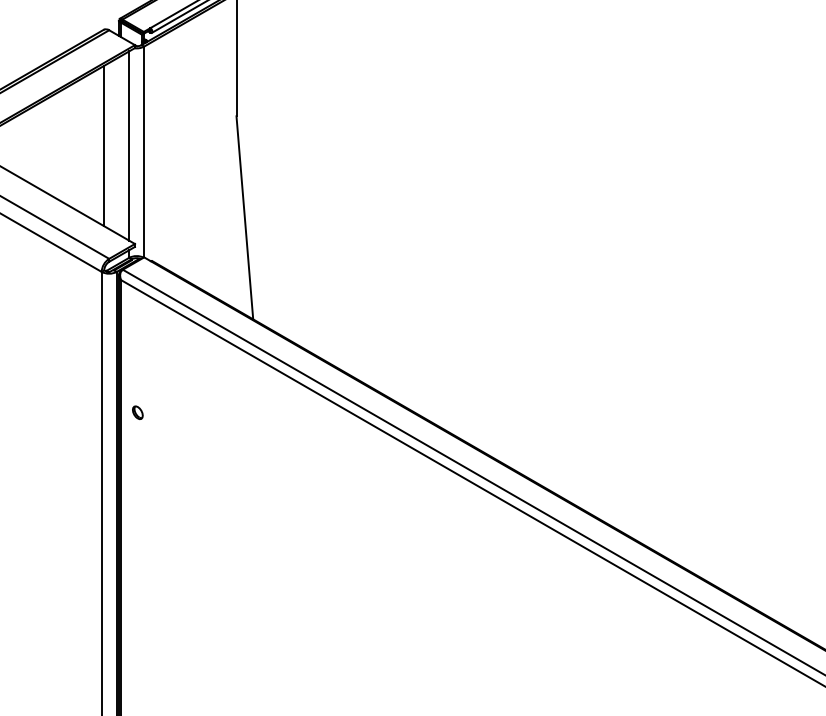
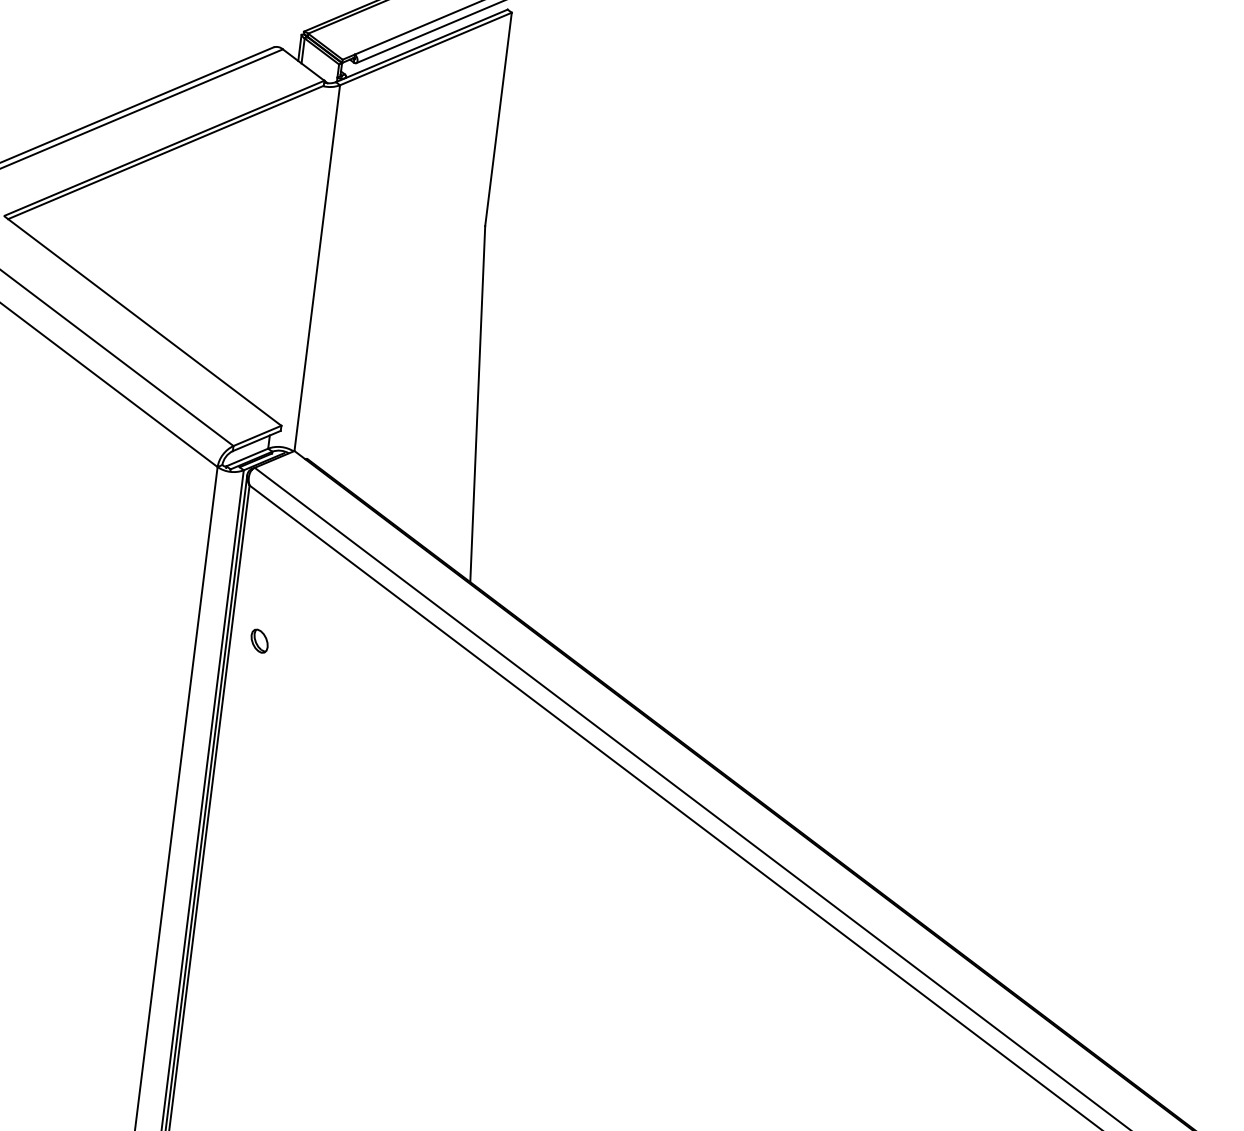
line: (104, 145) -> (249, 248), removed
line: (129, 145) -> (293, 253), removed
part: (137, 412) -> (259, 640), moved

